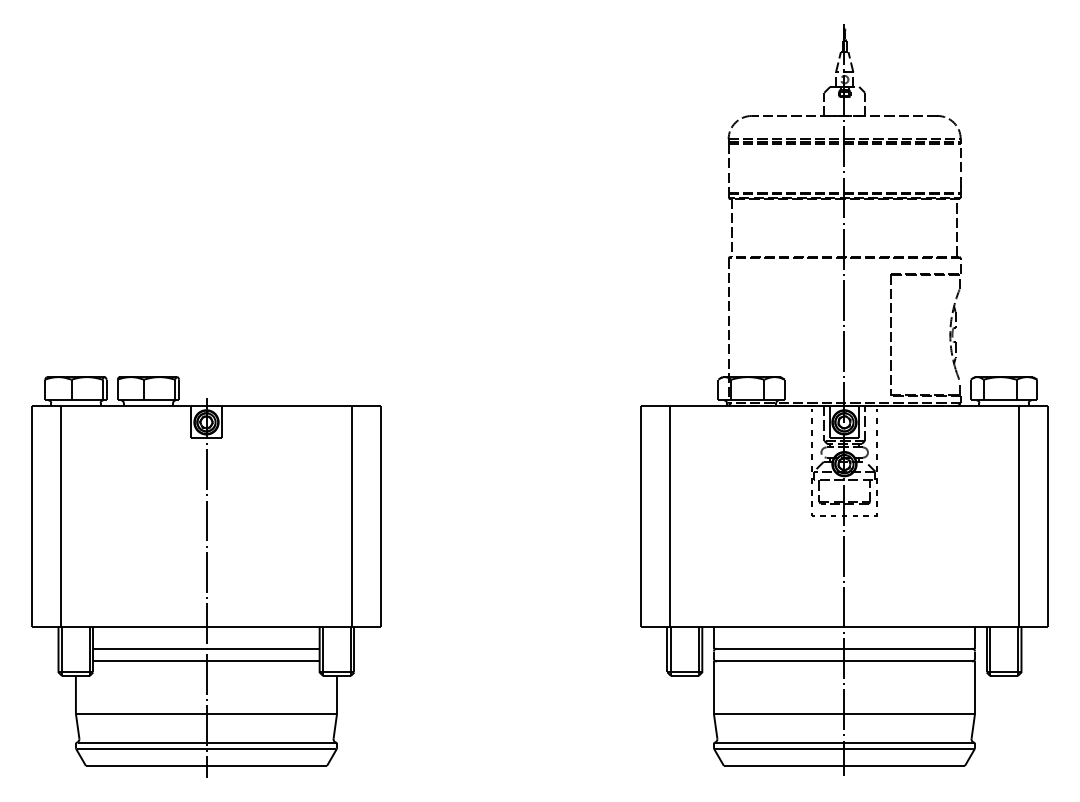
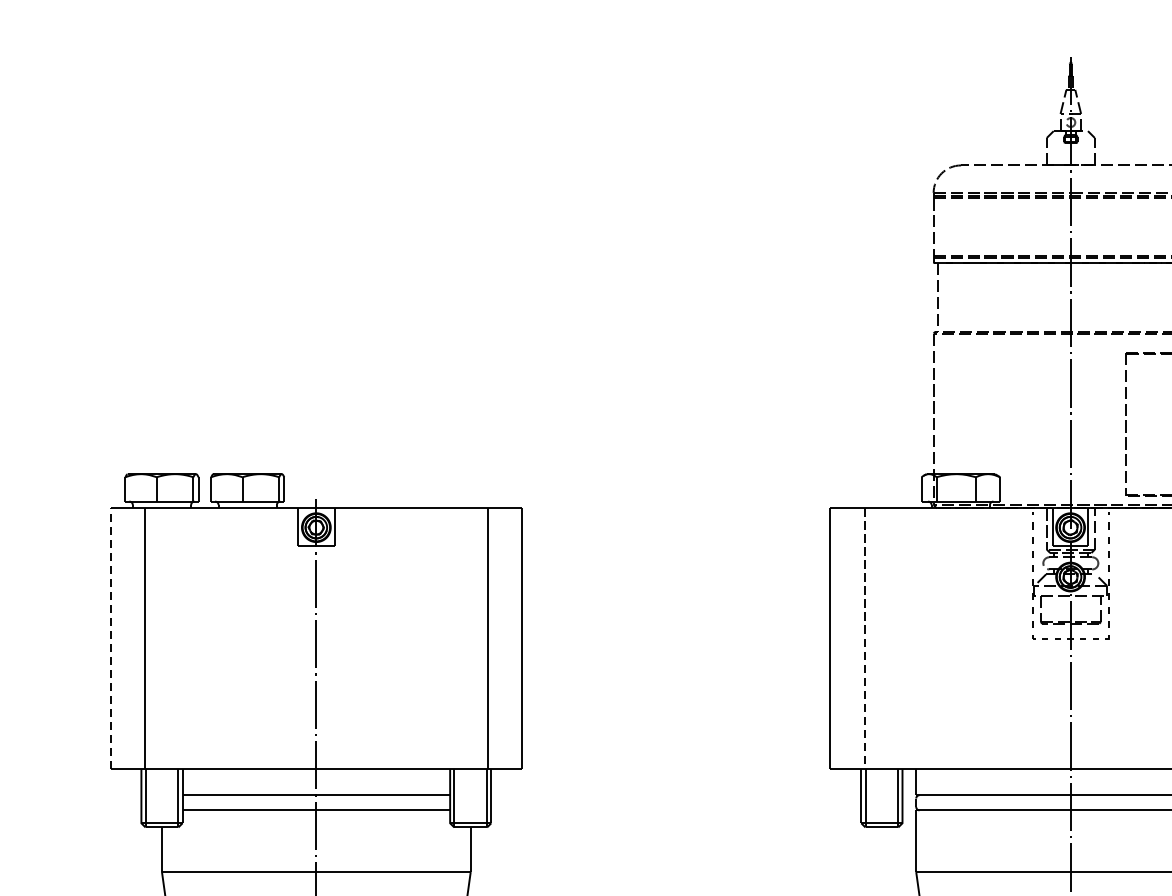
line: (32, 515) -> (110, 637), solid -> dashed
line: (670, 516) -> (864, 638), solid -> dashed

